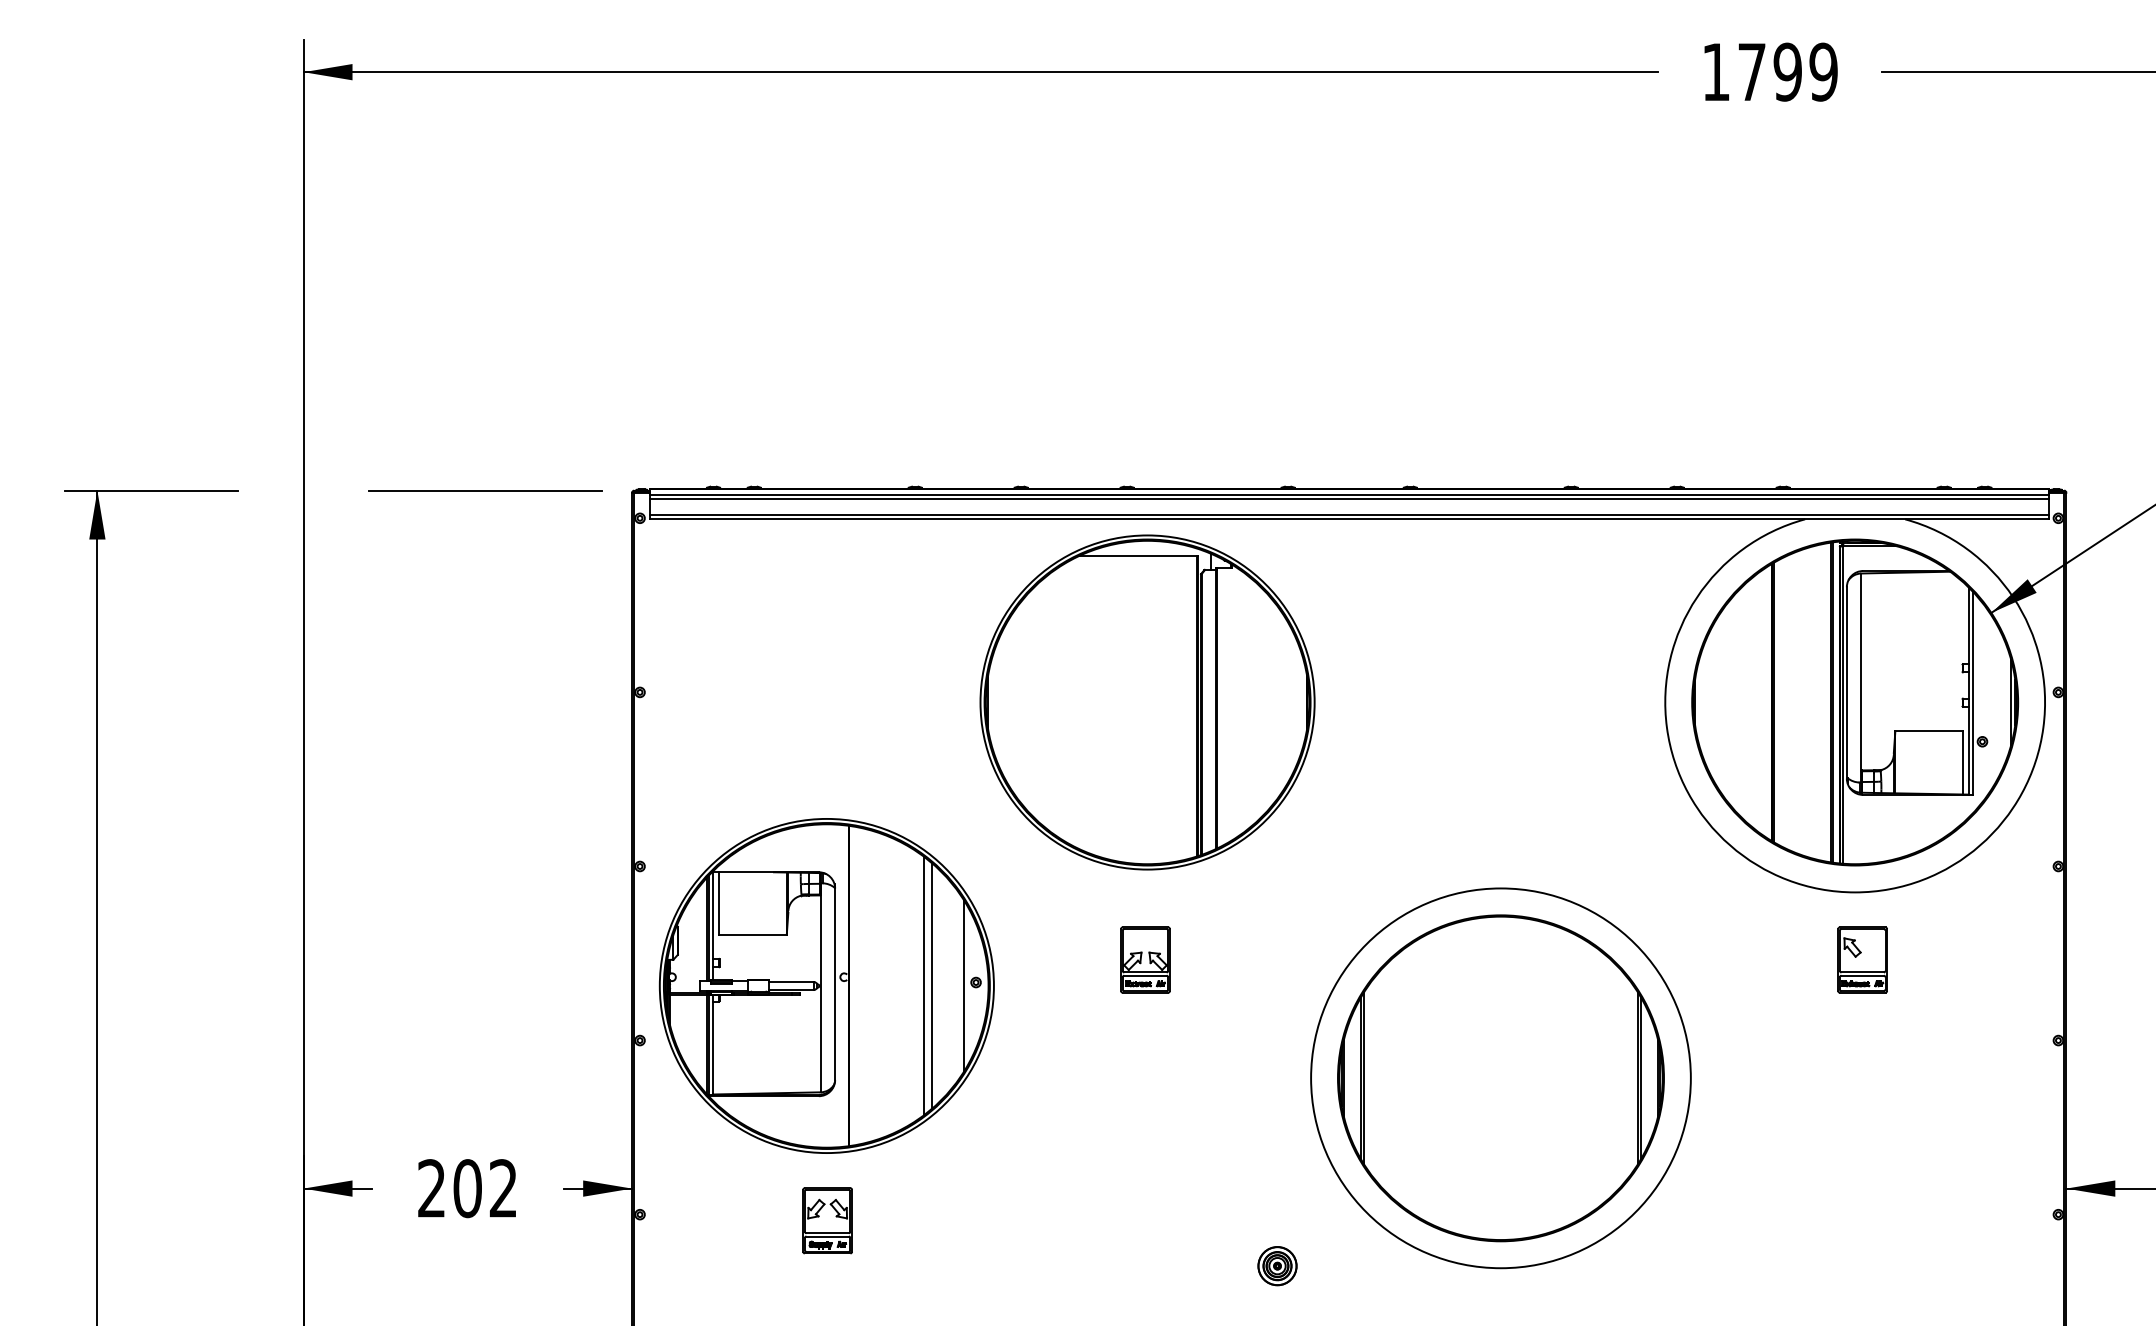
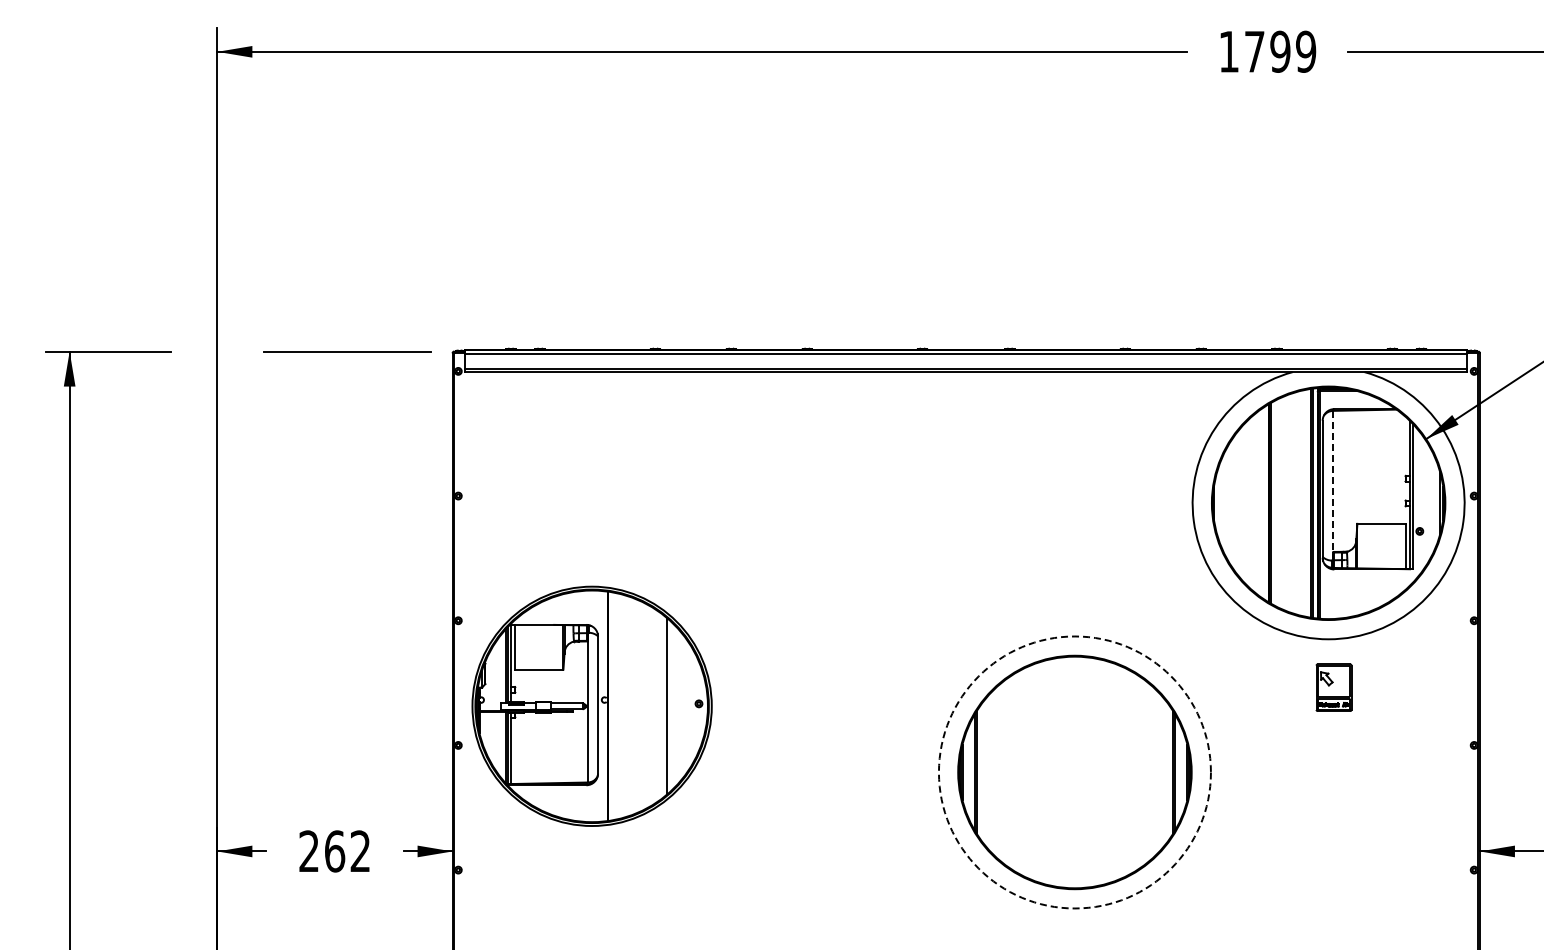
line: (1349, 498) -> (966, 357), removed
line: (1860, 677) -> (1332, 485), solid -> dashed
part: (1147, 701) -> (821, 502), removed
part: (1145, 959) -> (820, 687), removed
line: (964, 984) -> (690, 705), removed
line: (923, 986) -> (661, 706), removed
circle: (1500, 1078) -> (1074, 772), solid -> dashed
text: (467, 1188) -> (334, 851), 202 -> 262
part: (827, 1220) -> (592, 874), removed
part: (1276, 1265) -> (914, 906), removed

